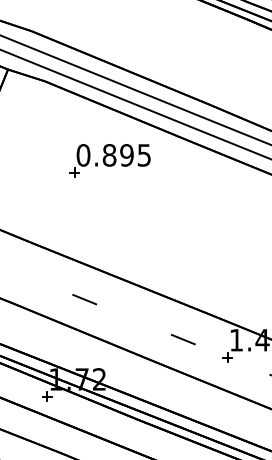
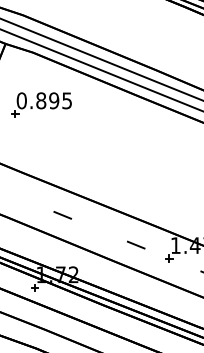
part: (109, 160) -> (41, 104), moved

